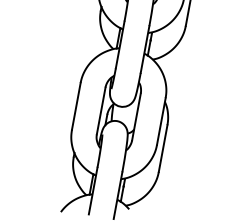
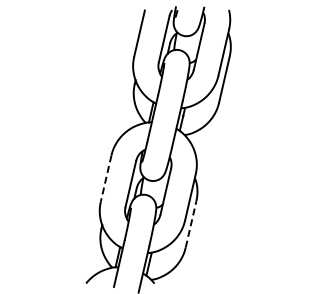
line: (76, 106) -> (106, 178), solid -> dashed
line: (163, 148) -> (191, 224), solid -> dashed

